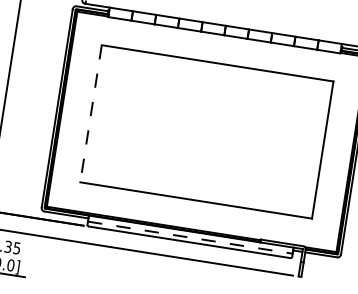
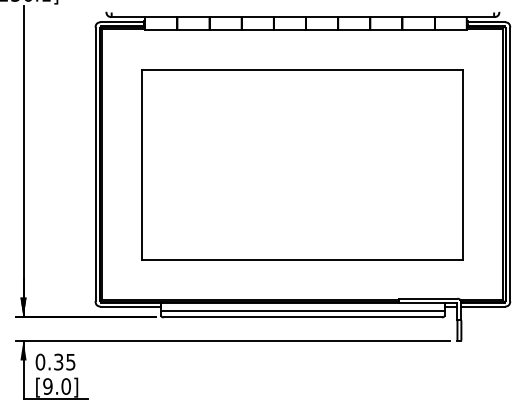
line: (91, 113) -> (142, 164), dashed -> solid
line: (190, 237) -> (302, 310), dashed -> solid

